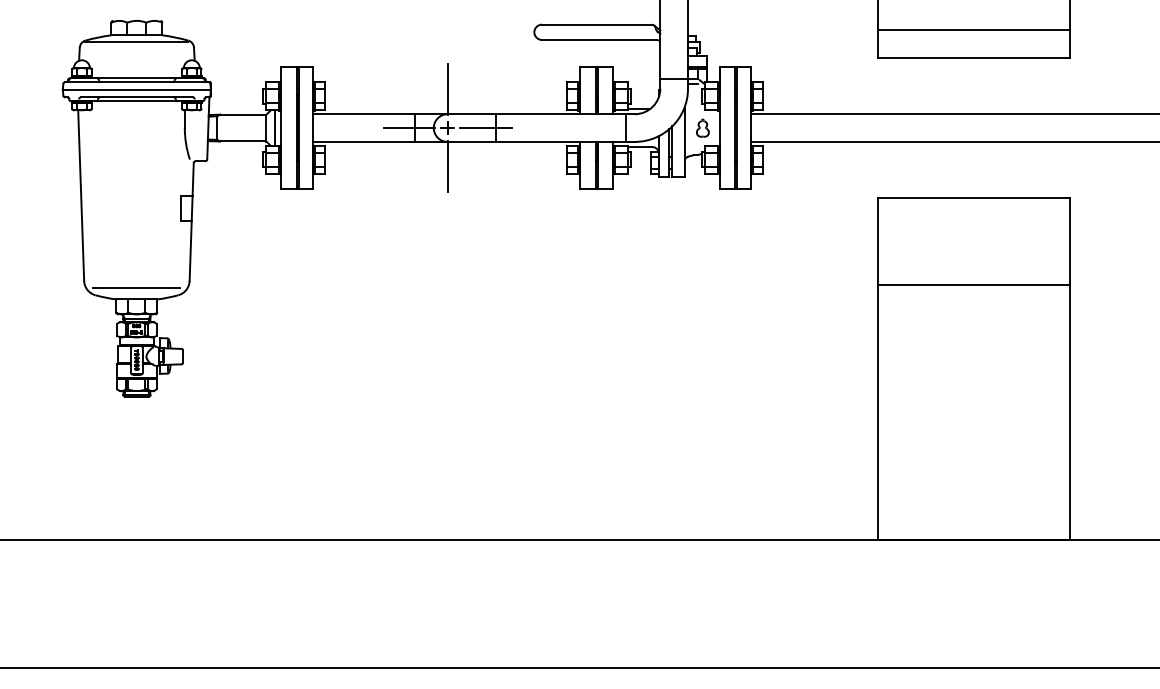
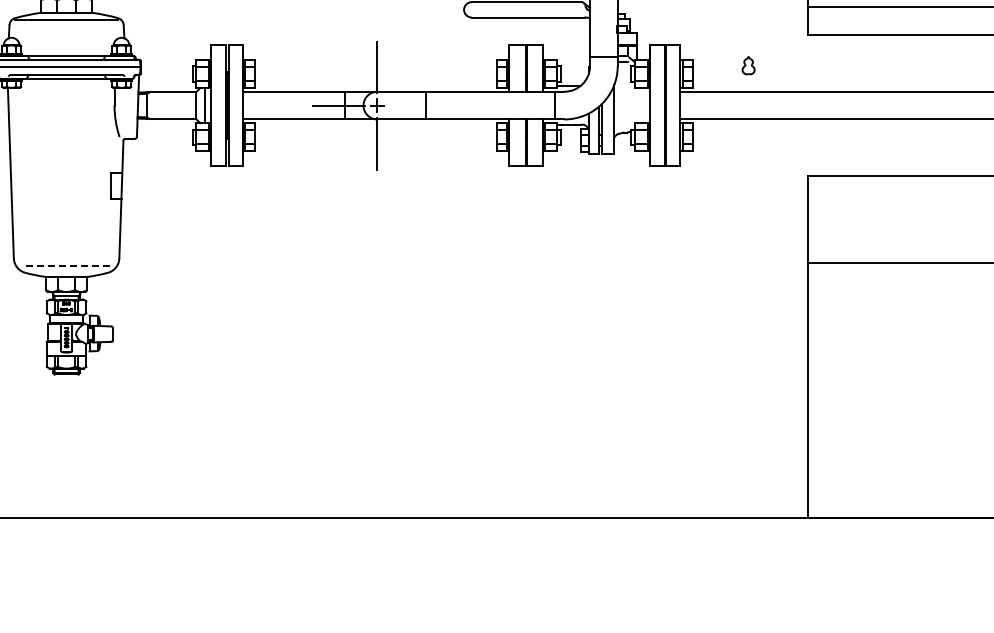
part: (702, 127) -> (748, 65), moved
line: (485, 128) -> (415, 106), removed
line: (136, 288) -> (66, 266), solid -> dashed

